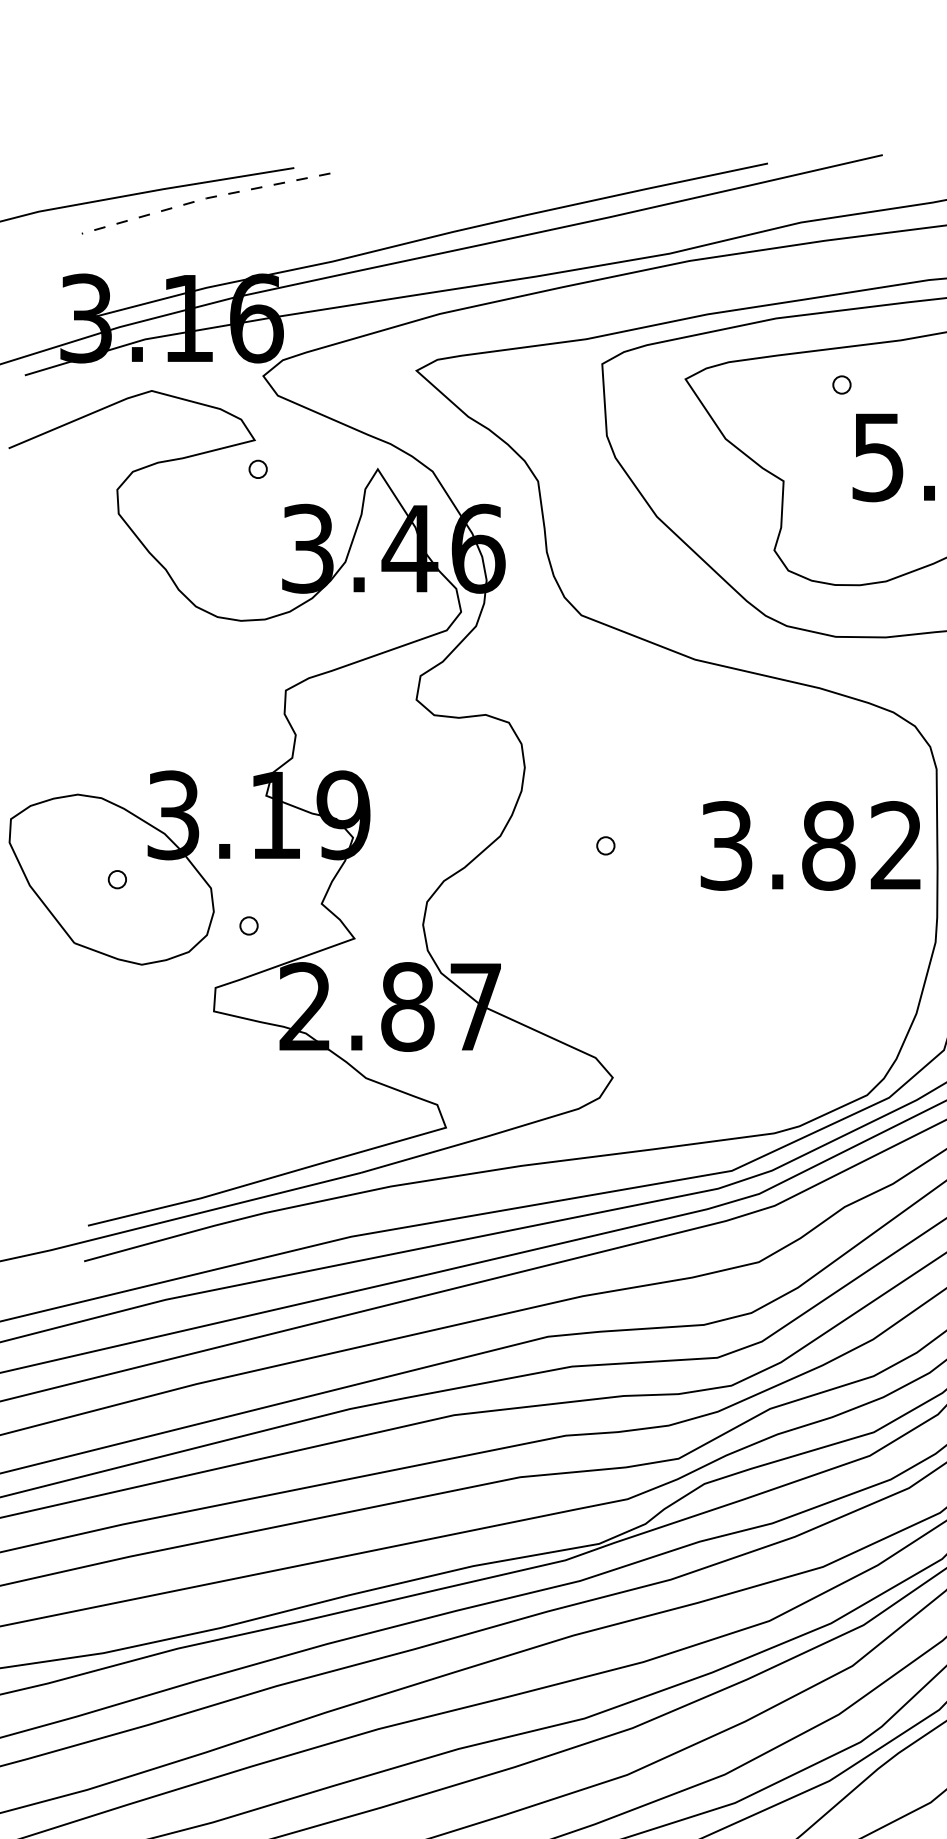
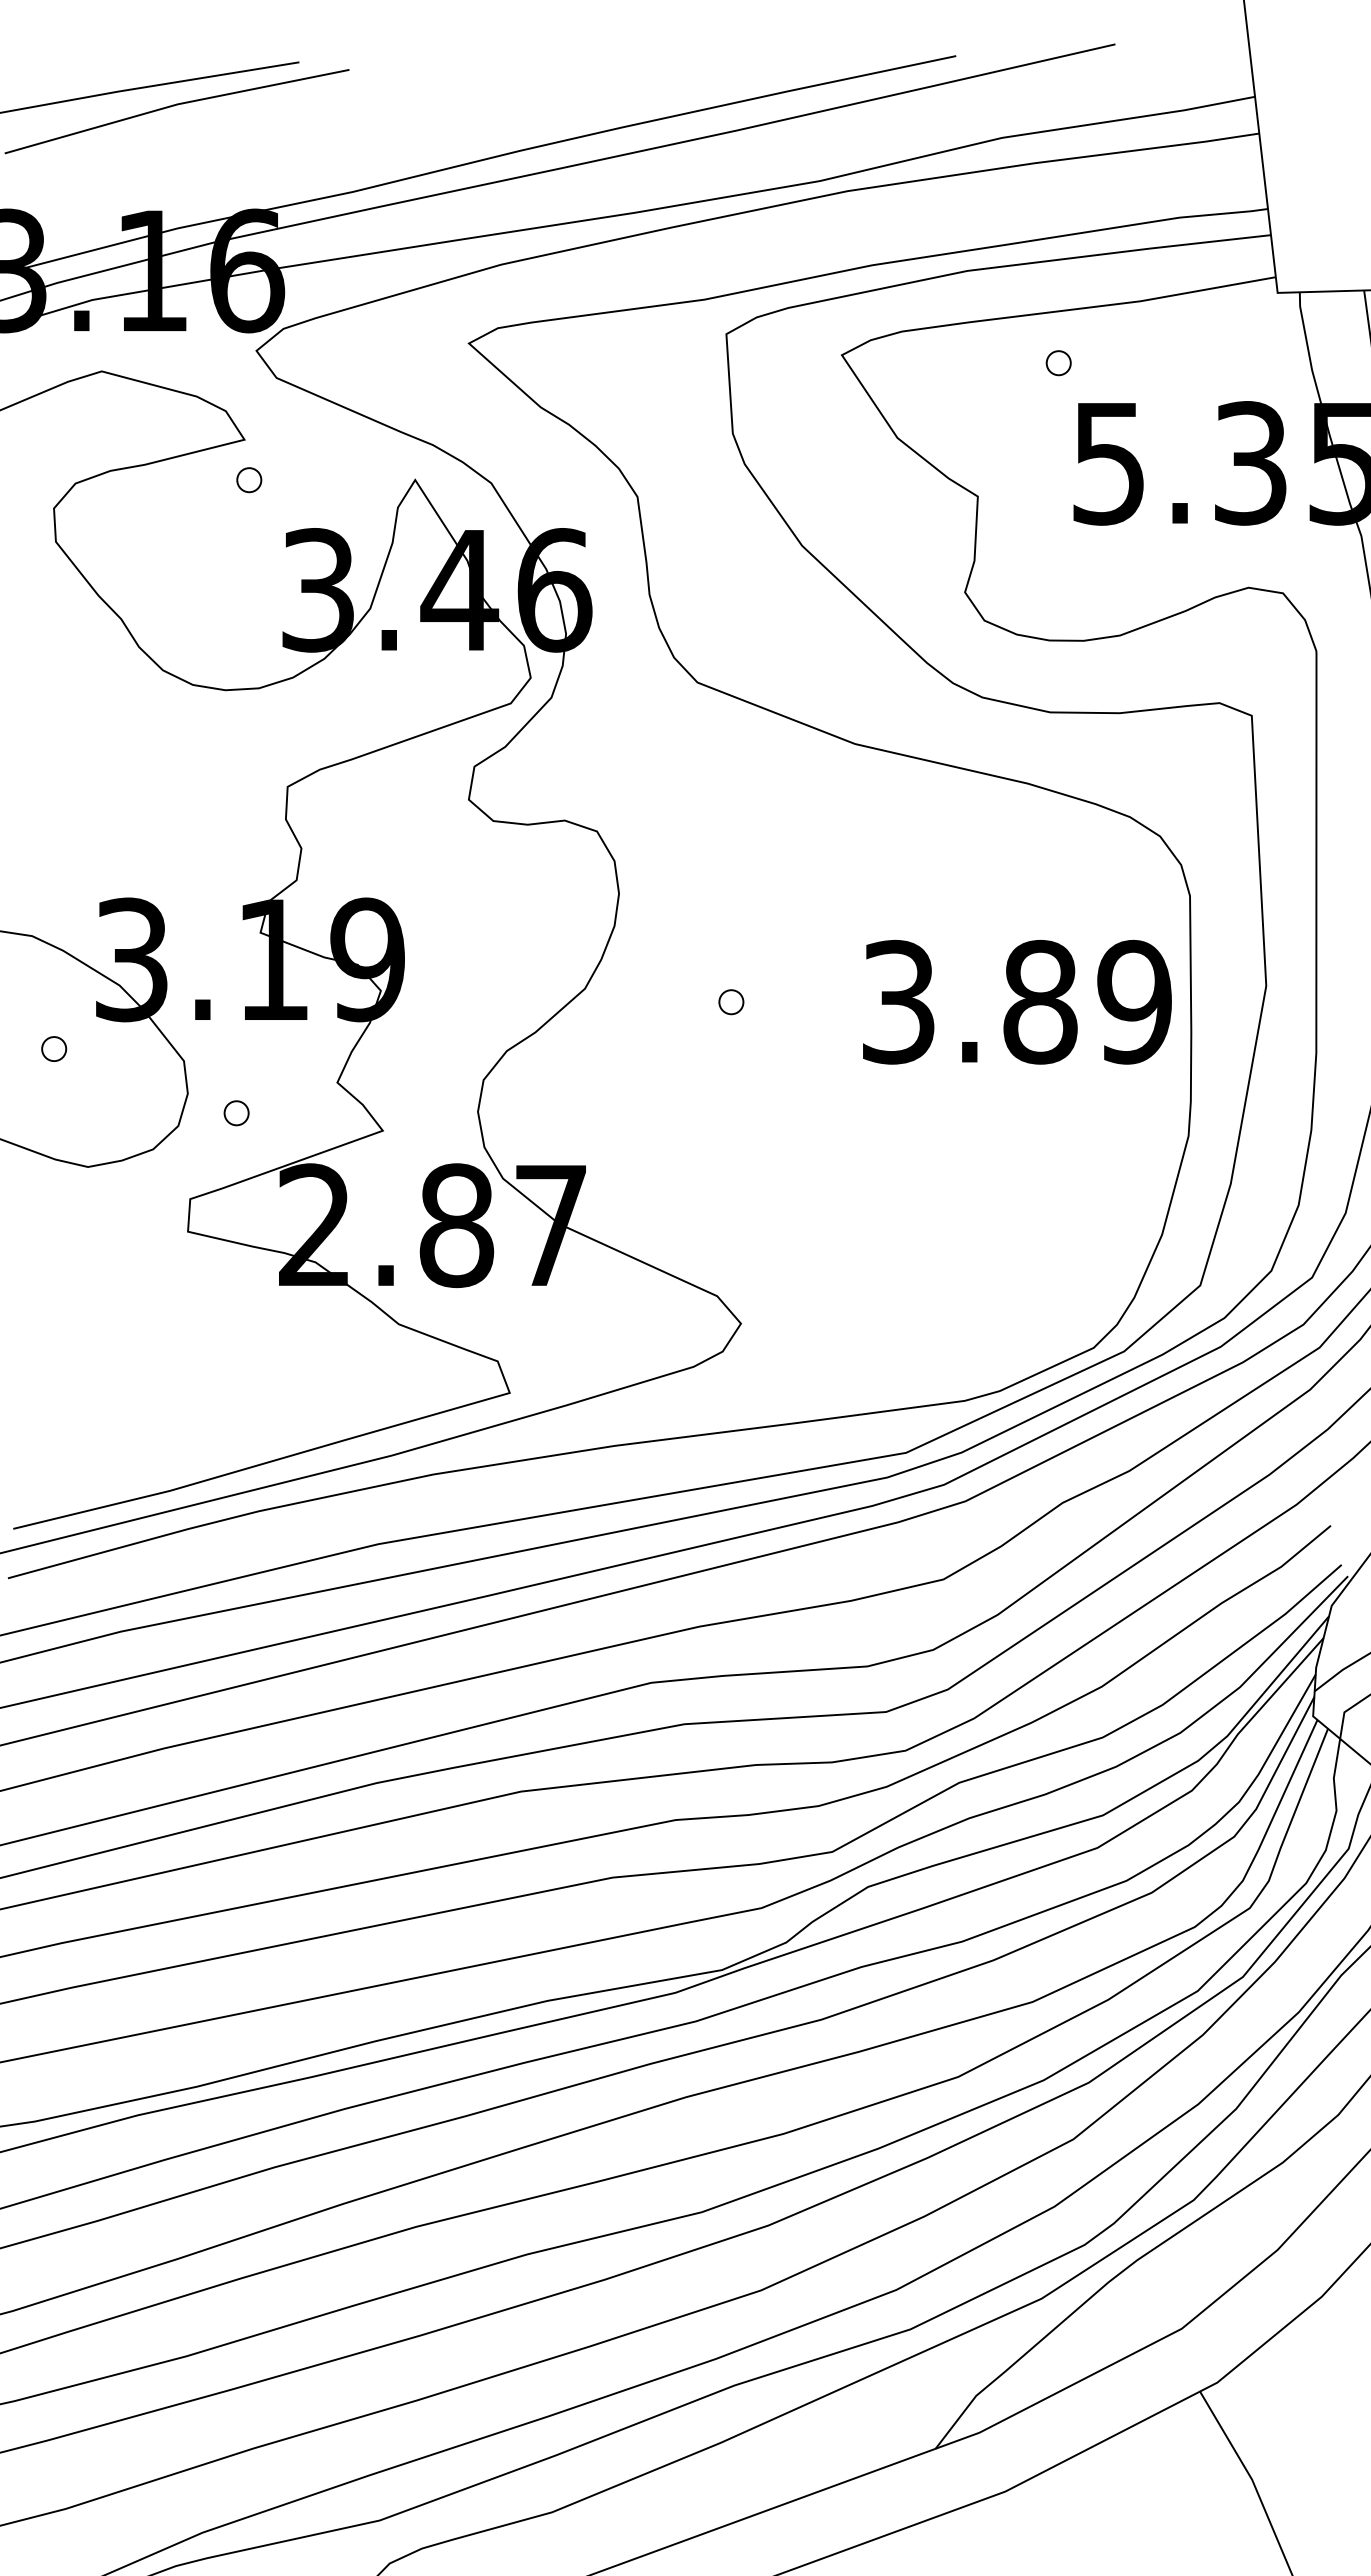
line: (204, 198) -> (175, 104), dashed -> solid
text: (896, 845) -> (1134, 1001), 3.82 -> 3.89

